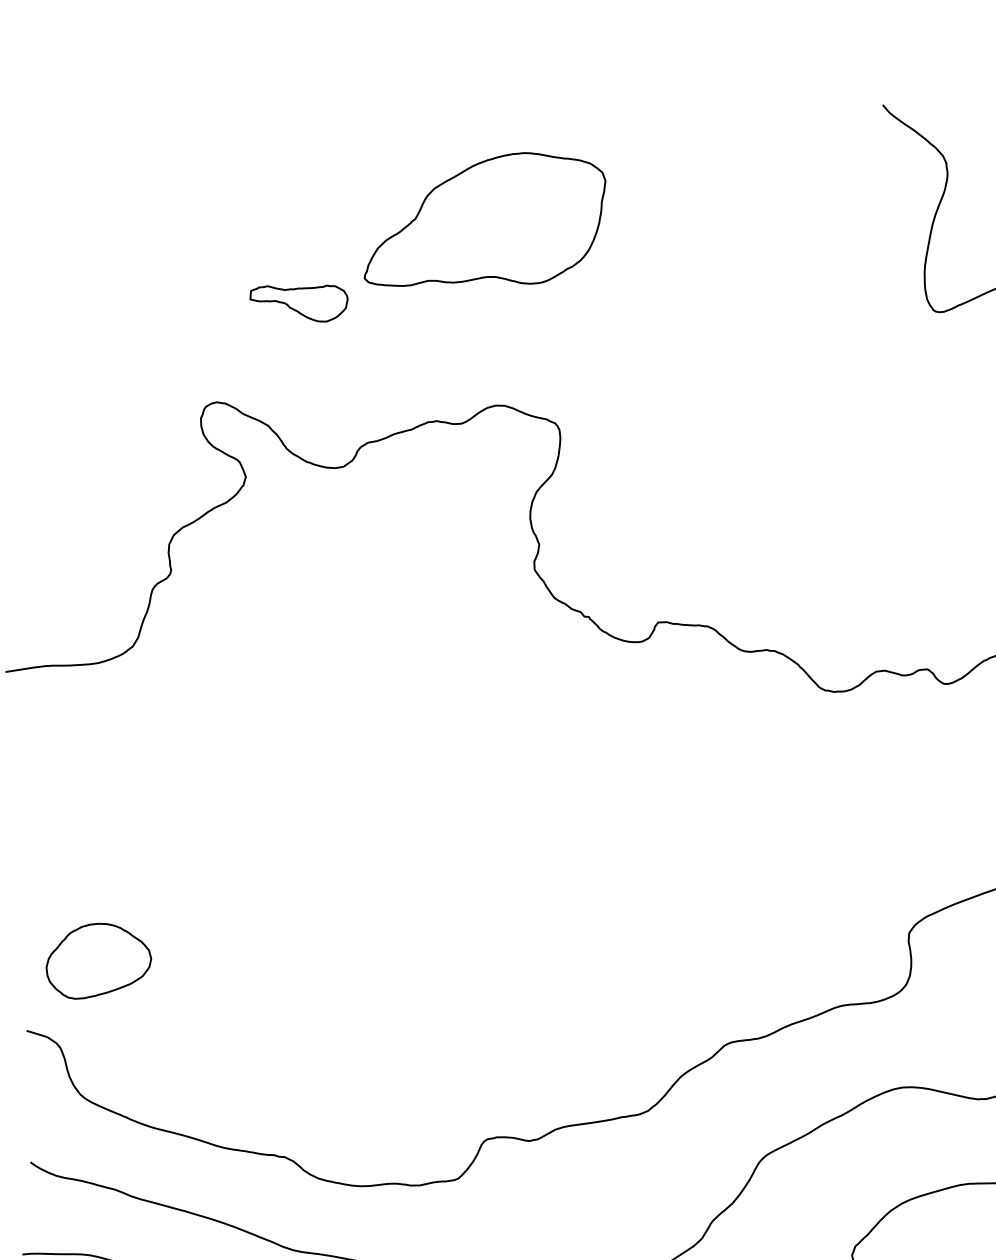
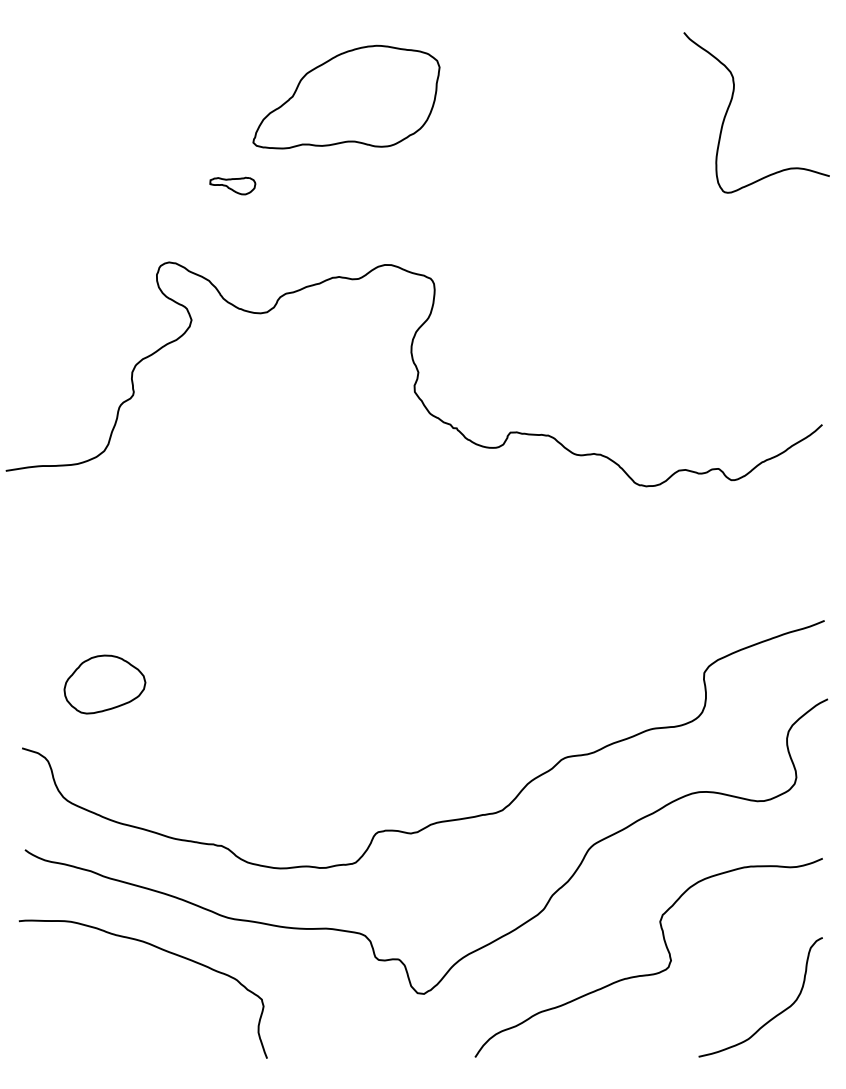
part: (485, 218) -> (346, 96), moved
part: (298, 302) -> (232, 185), size x0.6
part: (98, 961) -> (104, 684), moved

